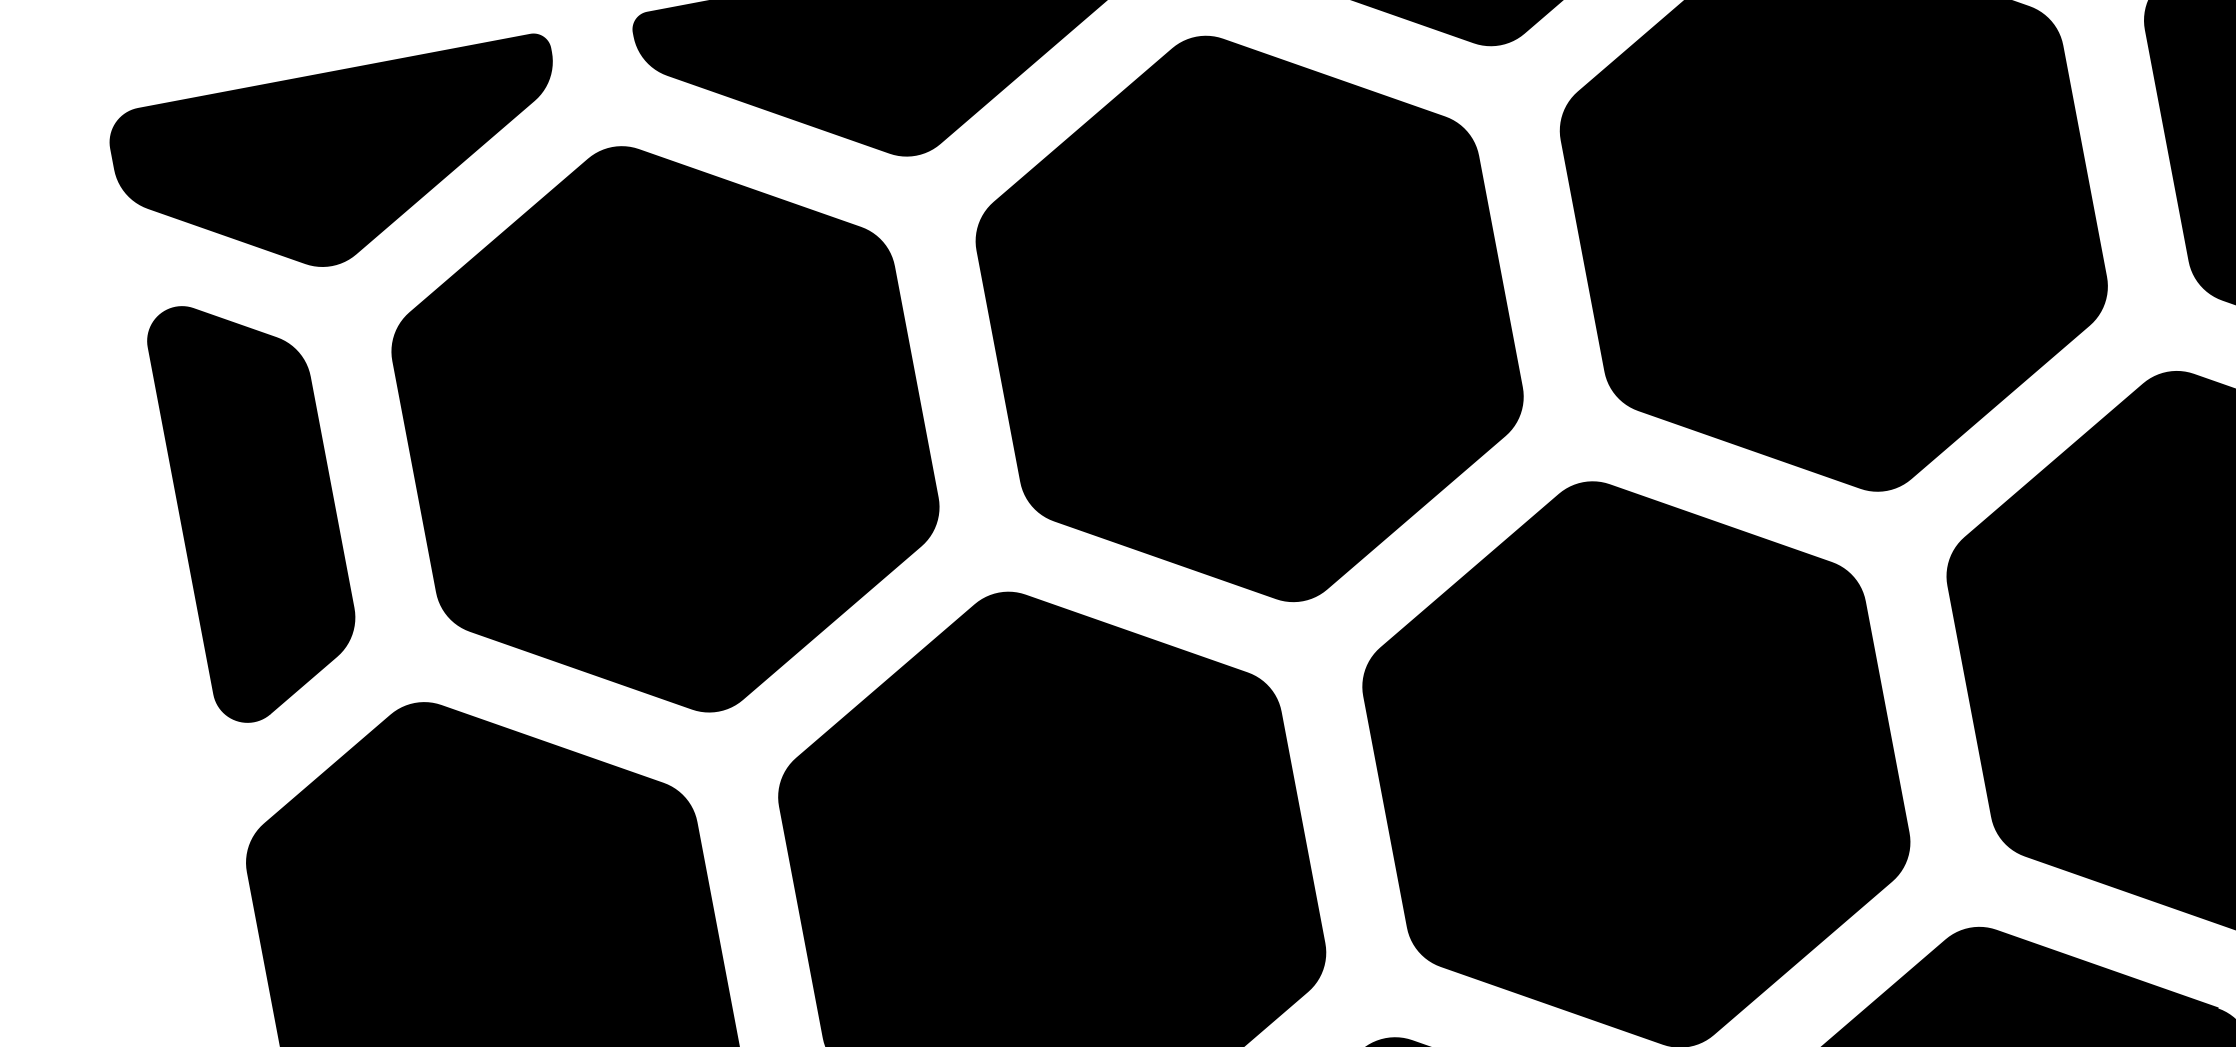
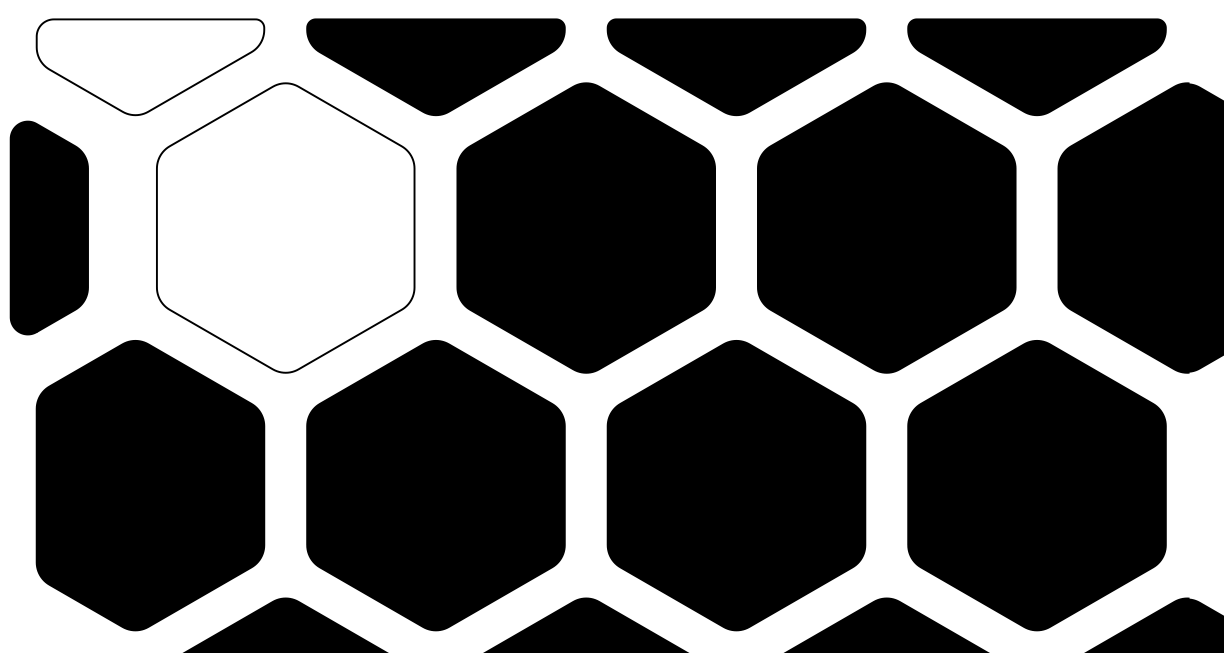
fill: (343, 166) -> (150, 67), removed
fill: (664, 428) -> (285, 227), removed
part: (254, 505) -> (48, 227), moved

